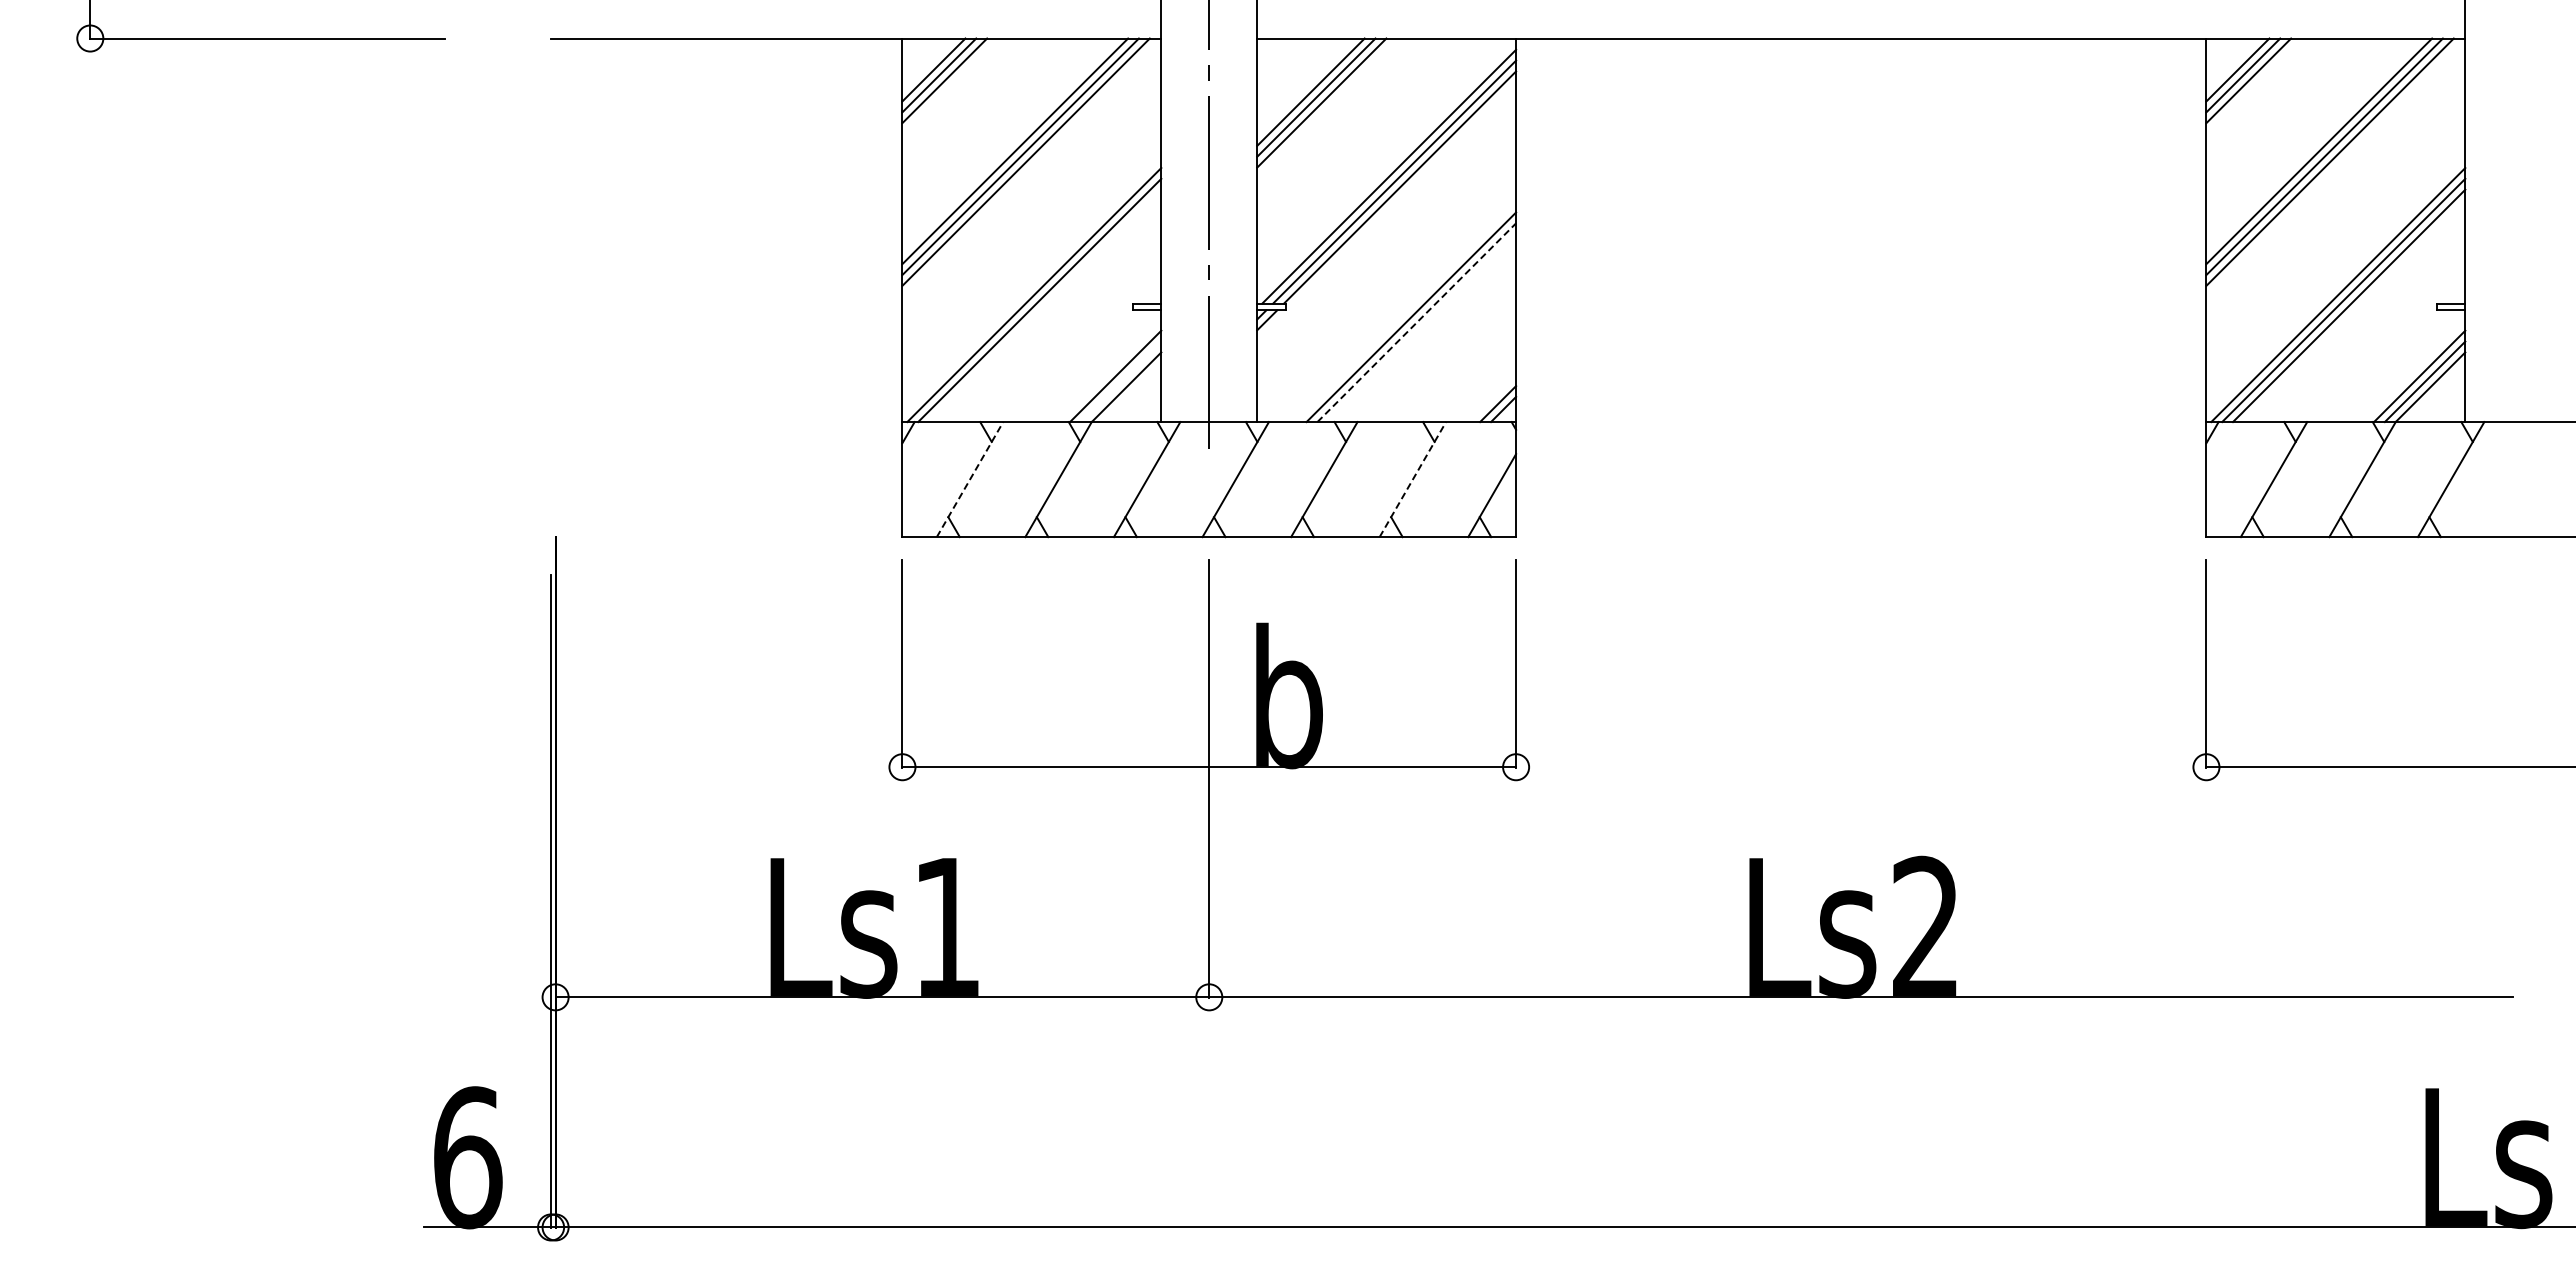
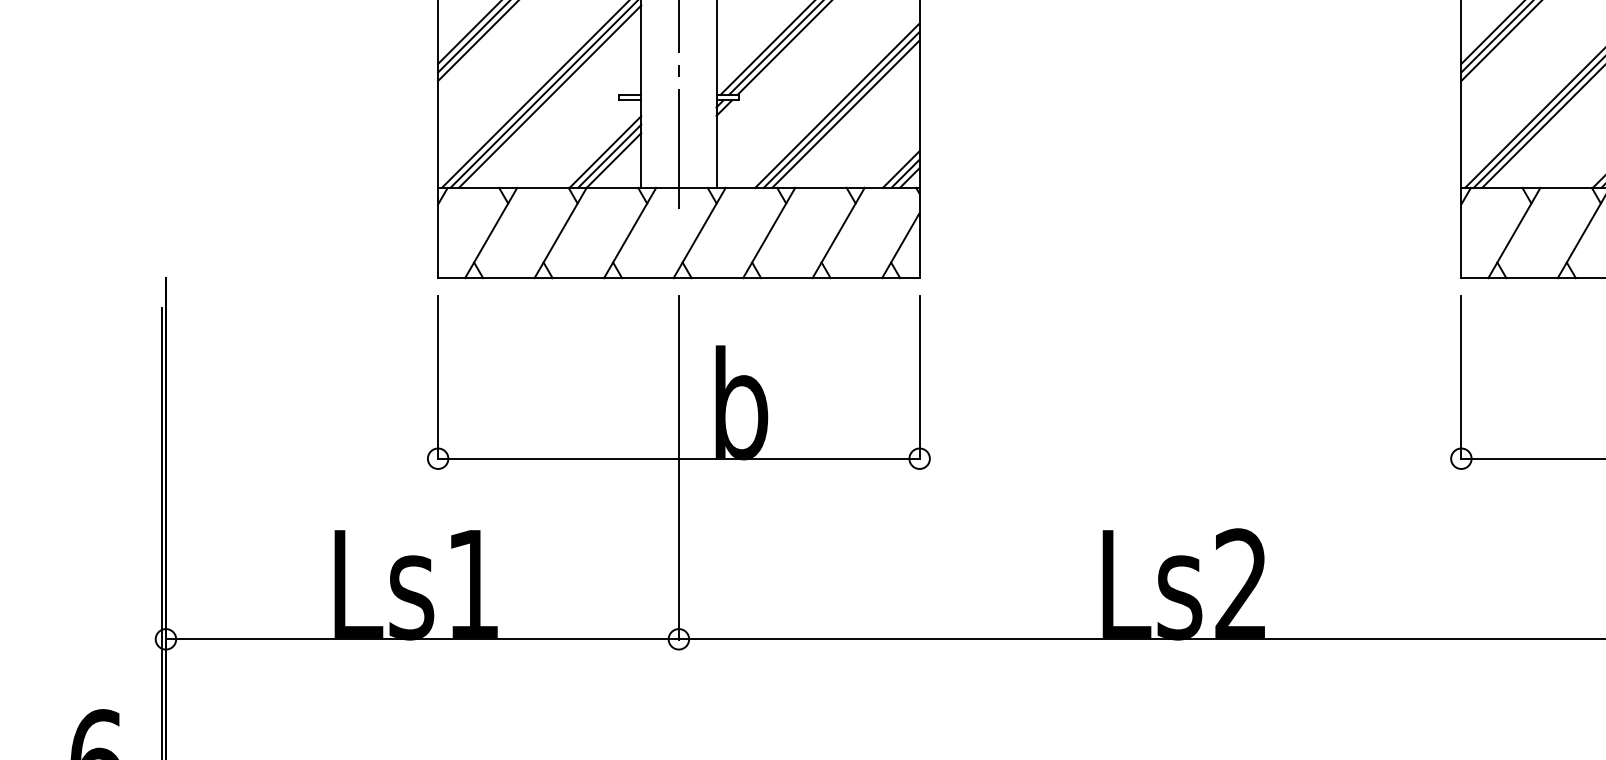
line: (1045, 305) -> (550, 96), added
line: (1416, 322) -> (841, 109), dashed -> solid
line: (1422, 328) -> (846, 114), added
line: (1120, 381) -> (609, 156), added
line: (1492, 398) -> (901, 169), added
line: (970, 479) -> (491, 232), dashed -> solid
line: (1413, 479) -> (839, 232), dashed -> solid

